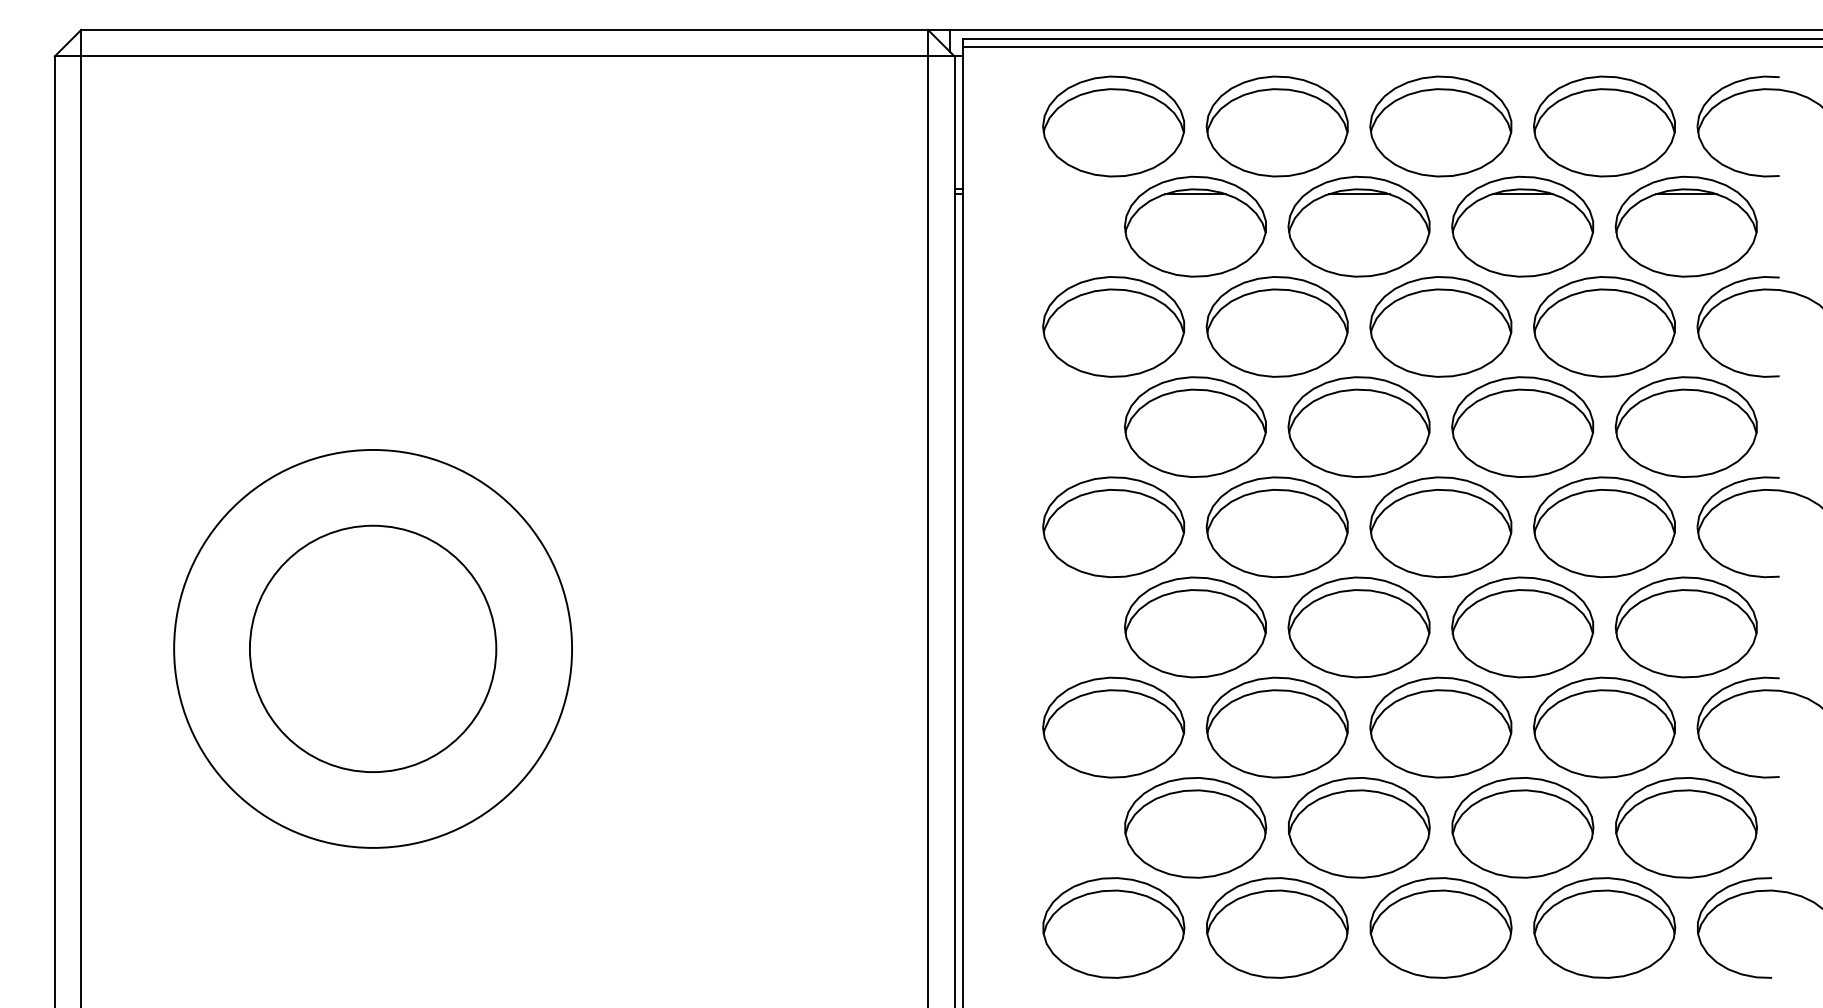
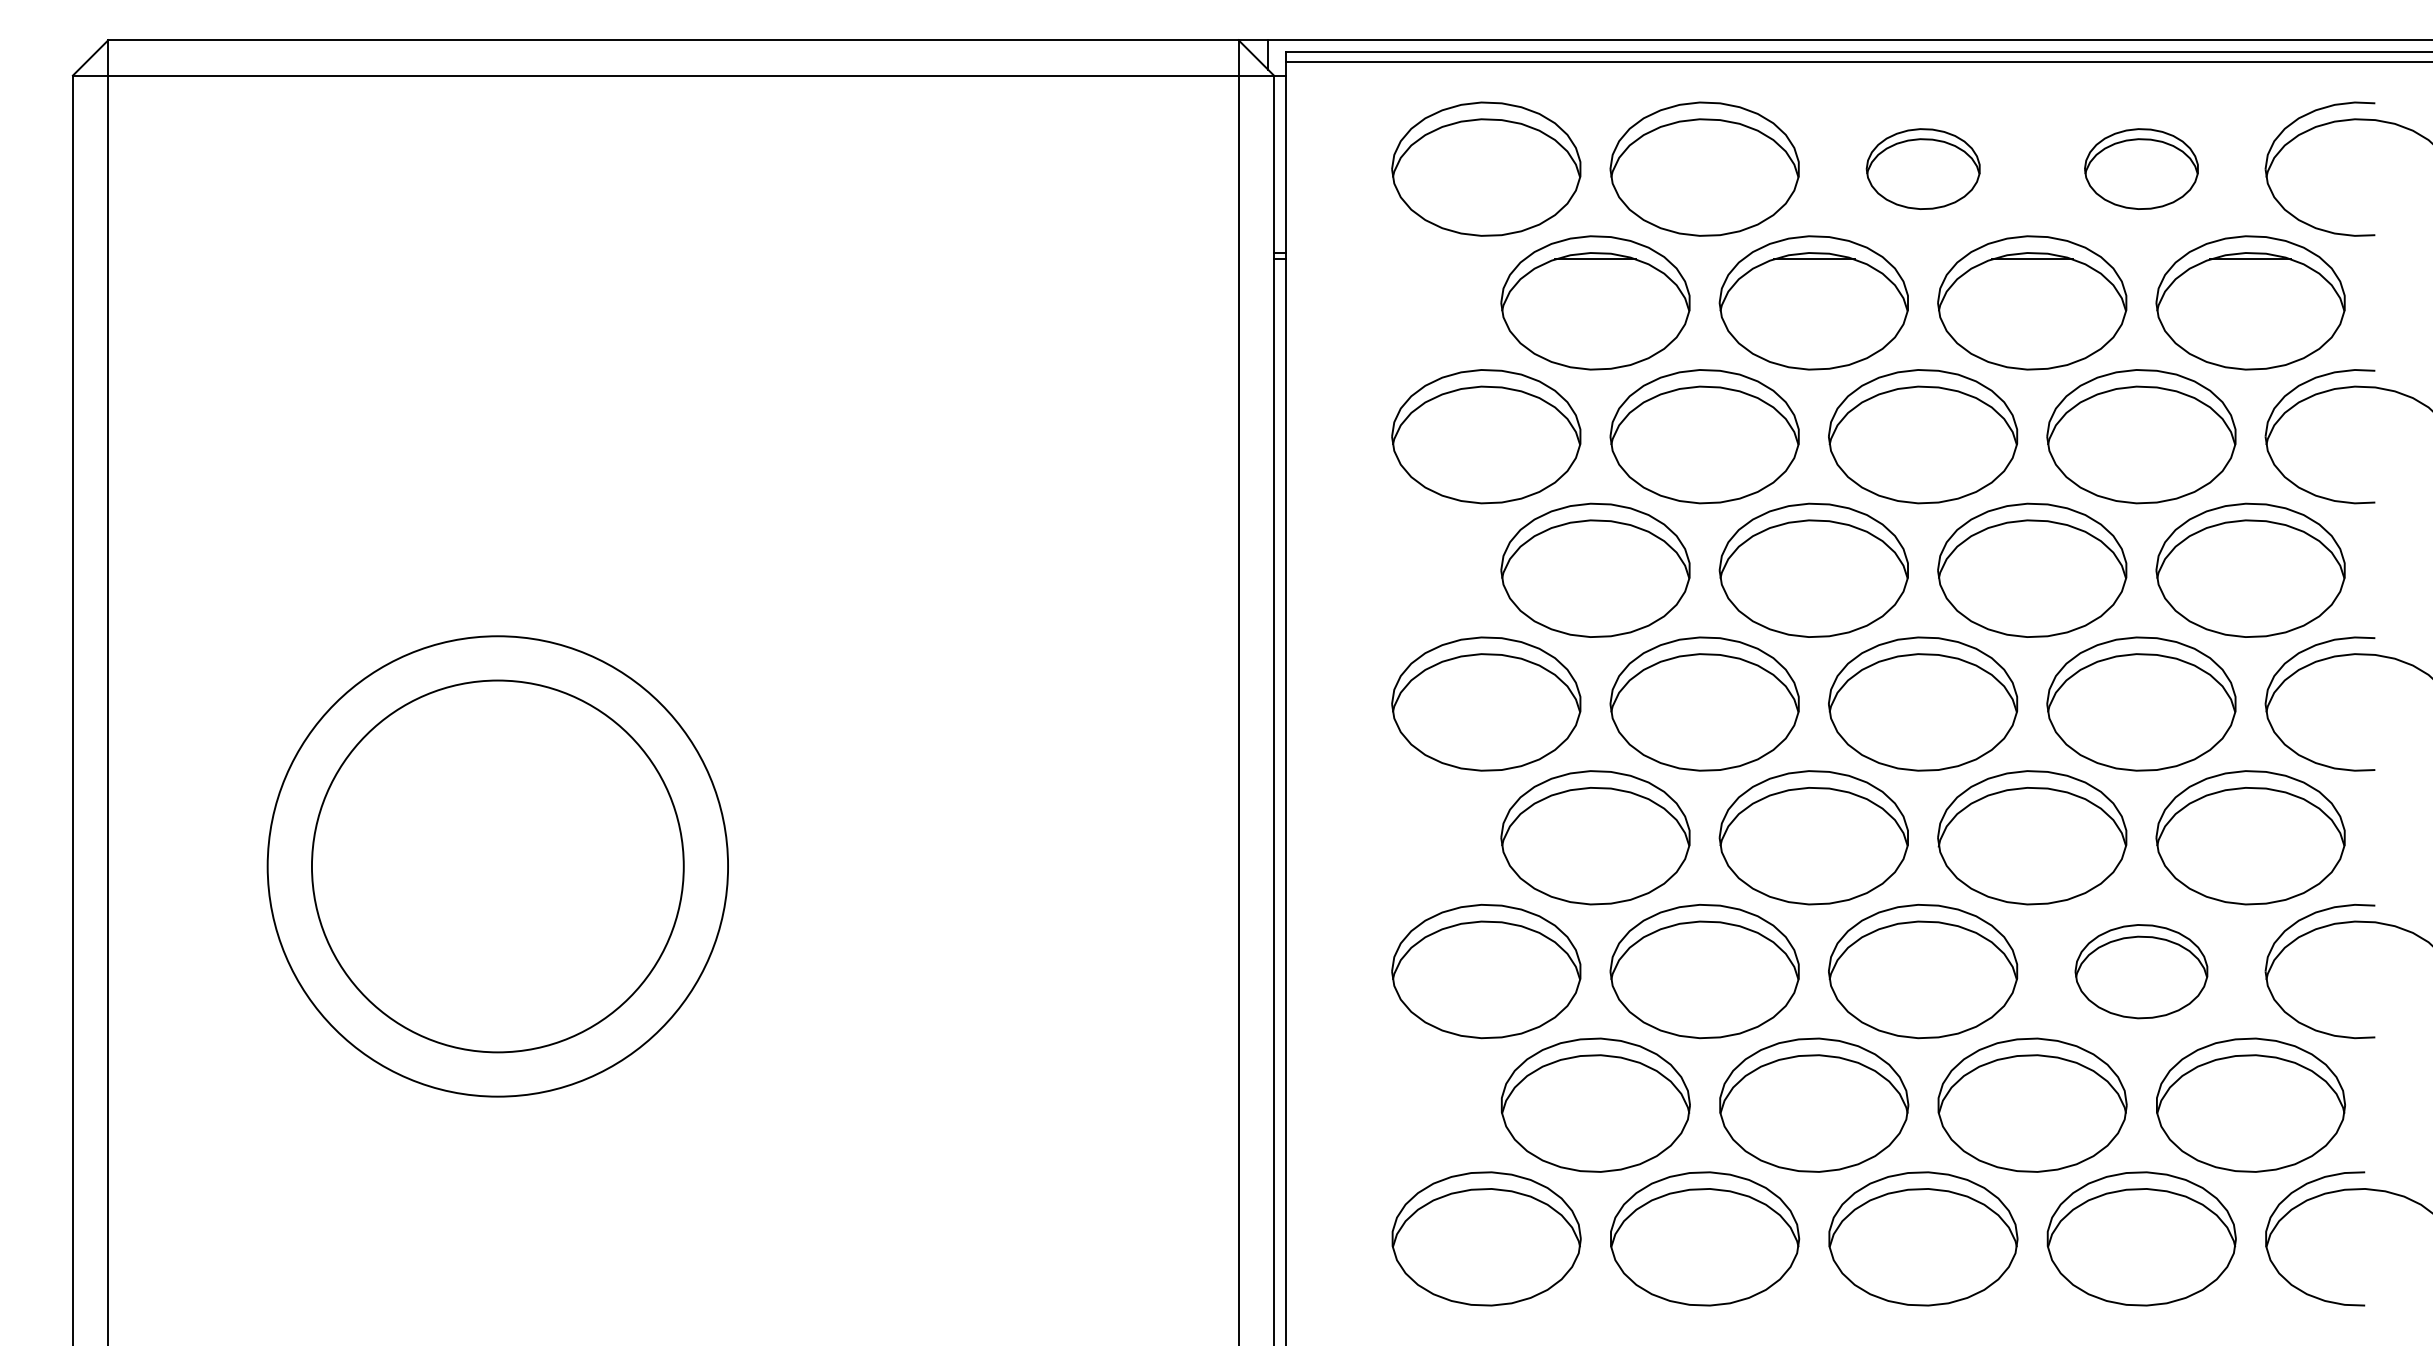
part: (1441, 126) -> (1923, 168), size x0.6
part: (1604, 126) -> (2141, 168), size x0.6
circle: (372, 648) -> (497, 866), size x0.7
circle: (372, 648) -> (497, 866), size x1.4
part: (1604, 727) -> (2141, 971), size x0.7

